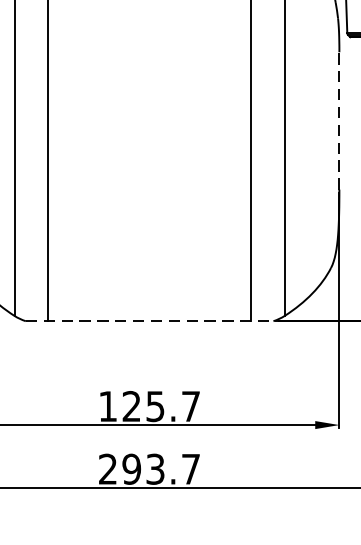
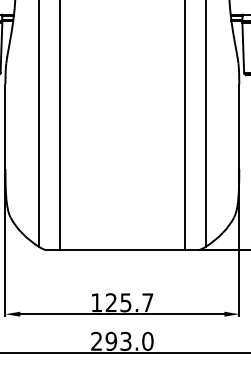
line: (339, 120) -> (239, 126), dashed -> solid
line: (149, 321) -> (122, 250), dashed -> solid
text: (190, 467) -> (147, 340), 293.7 -> 293.0

